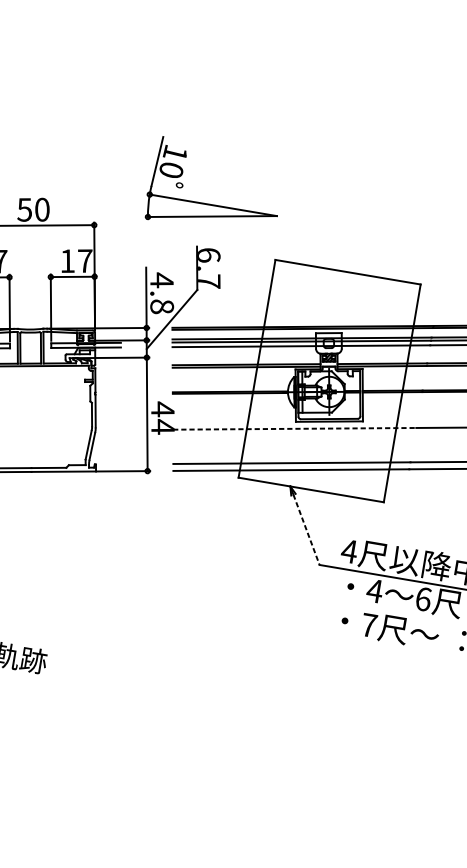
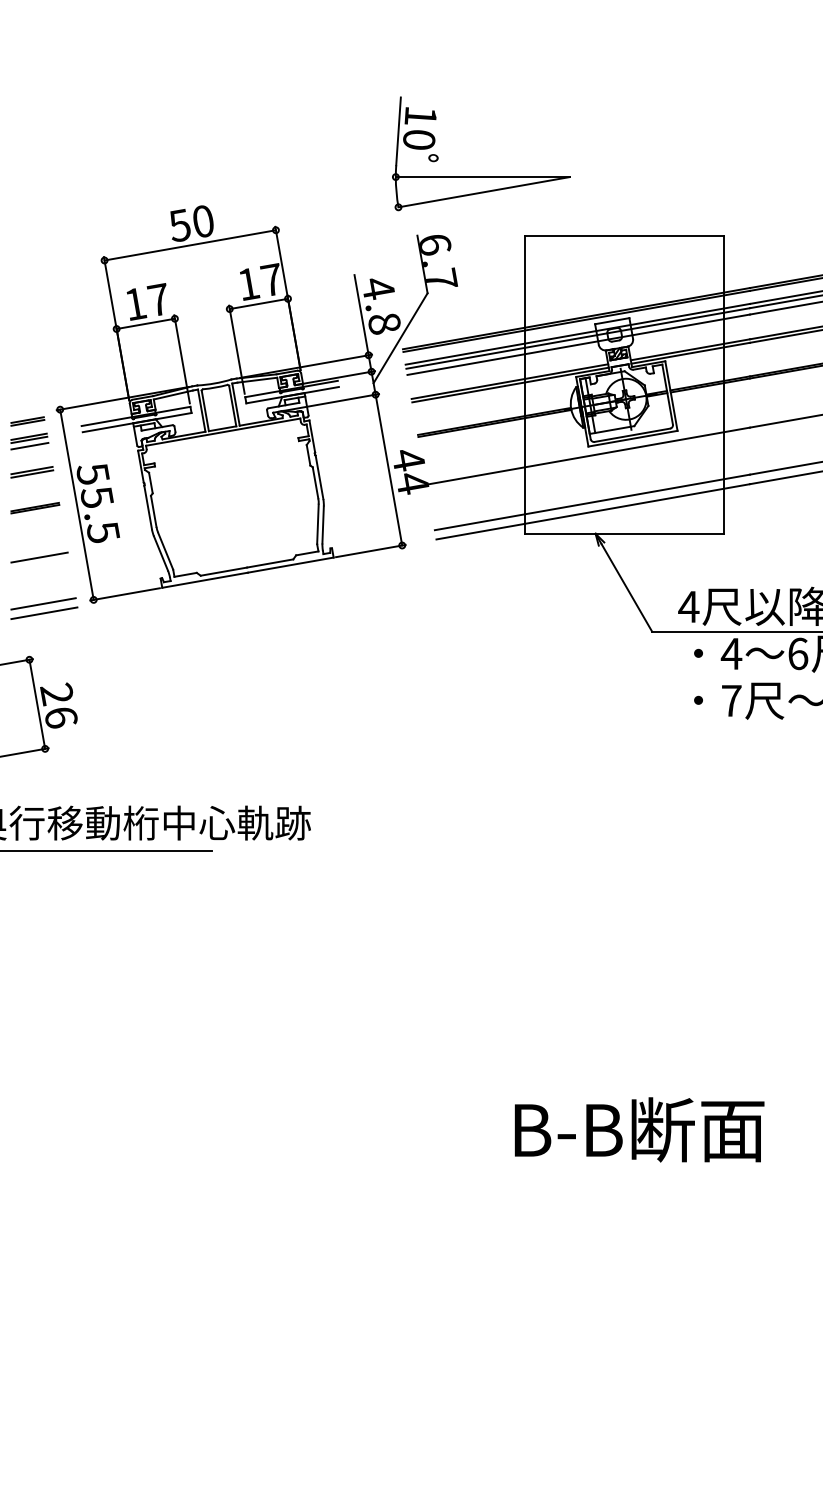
part: (212, 204) -> (481, 176), moved
line: (294, 429) -> (588, 456), dashed -> solid
line: (306, 529) -> (626, 587), dashed -> solid

